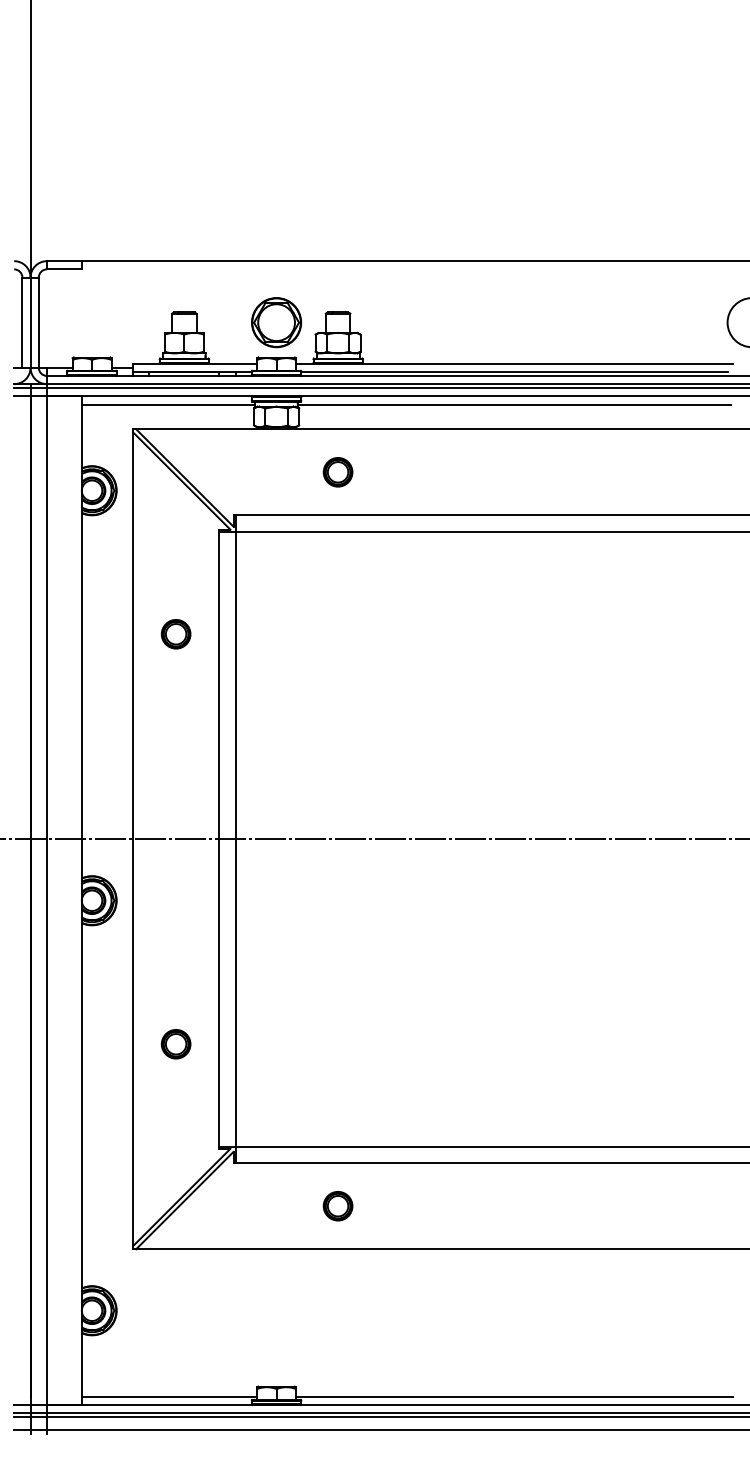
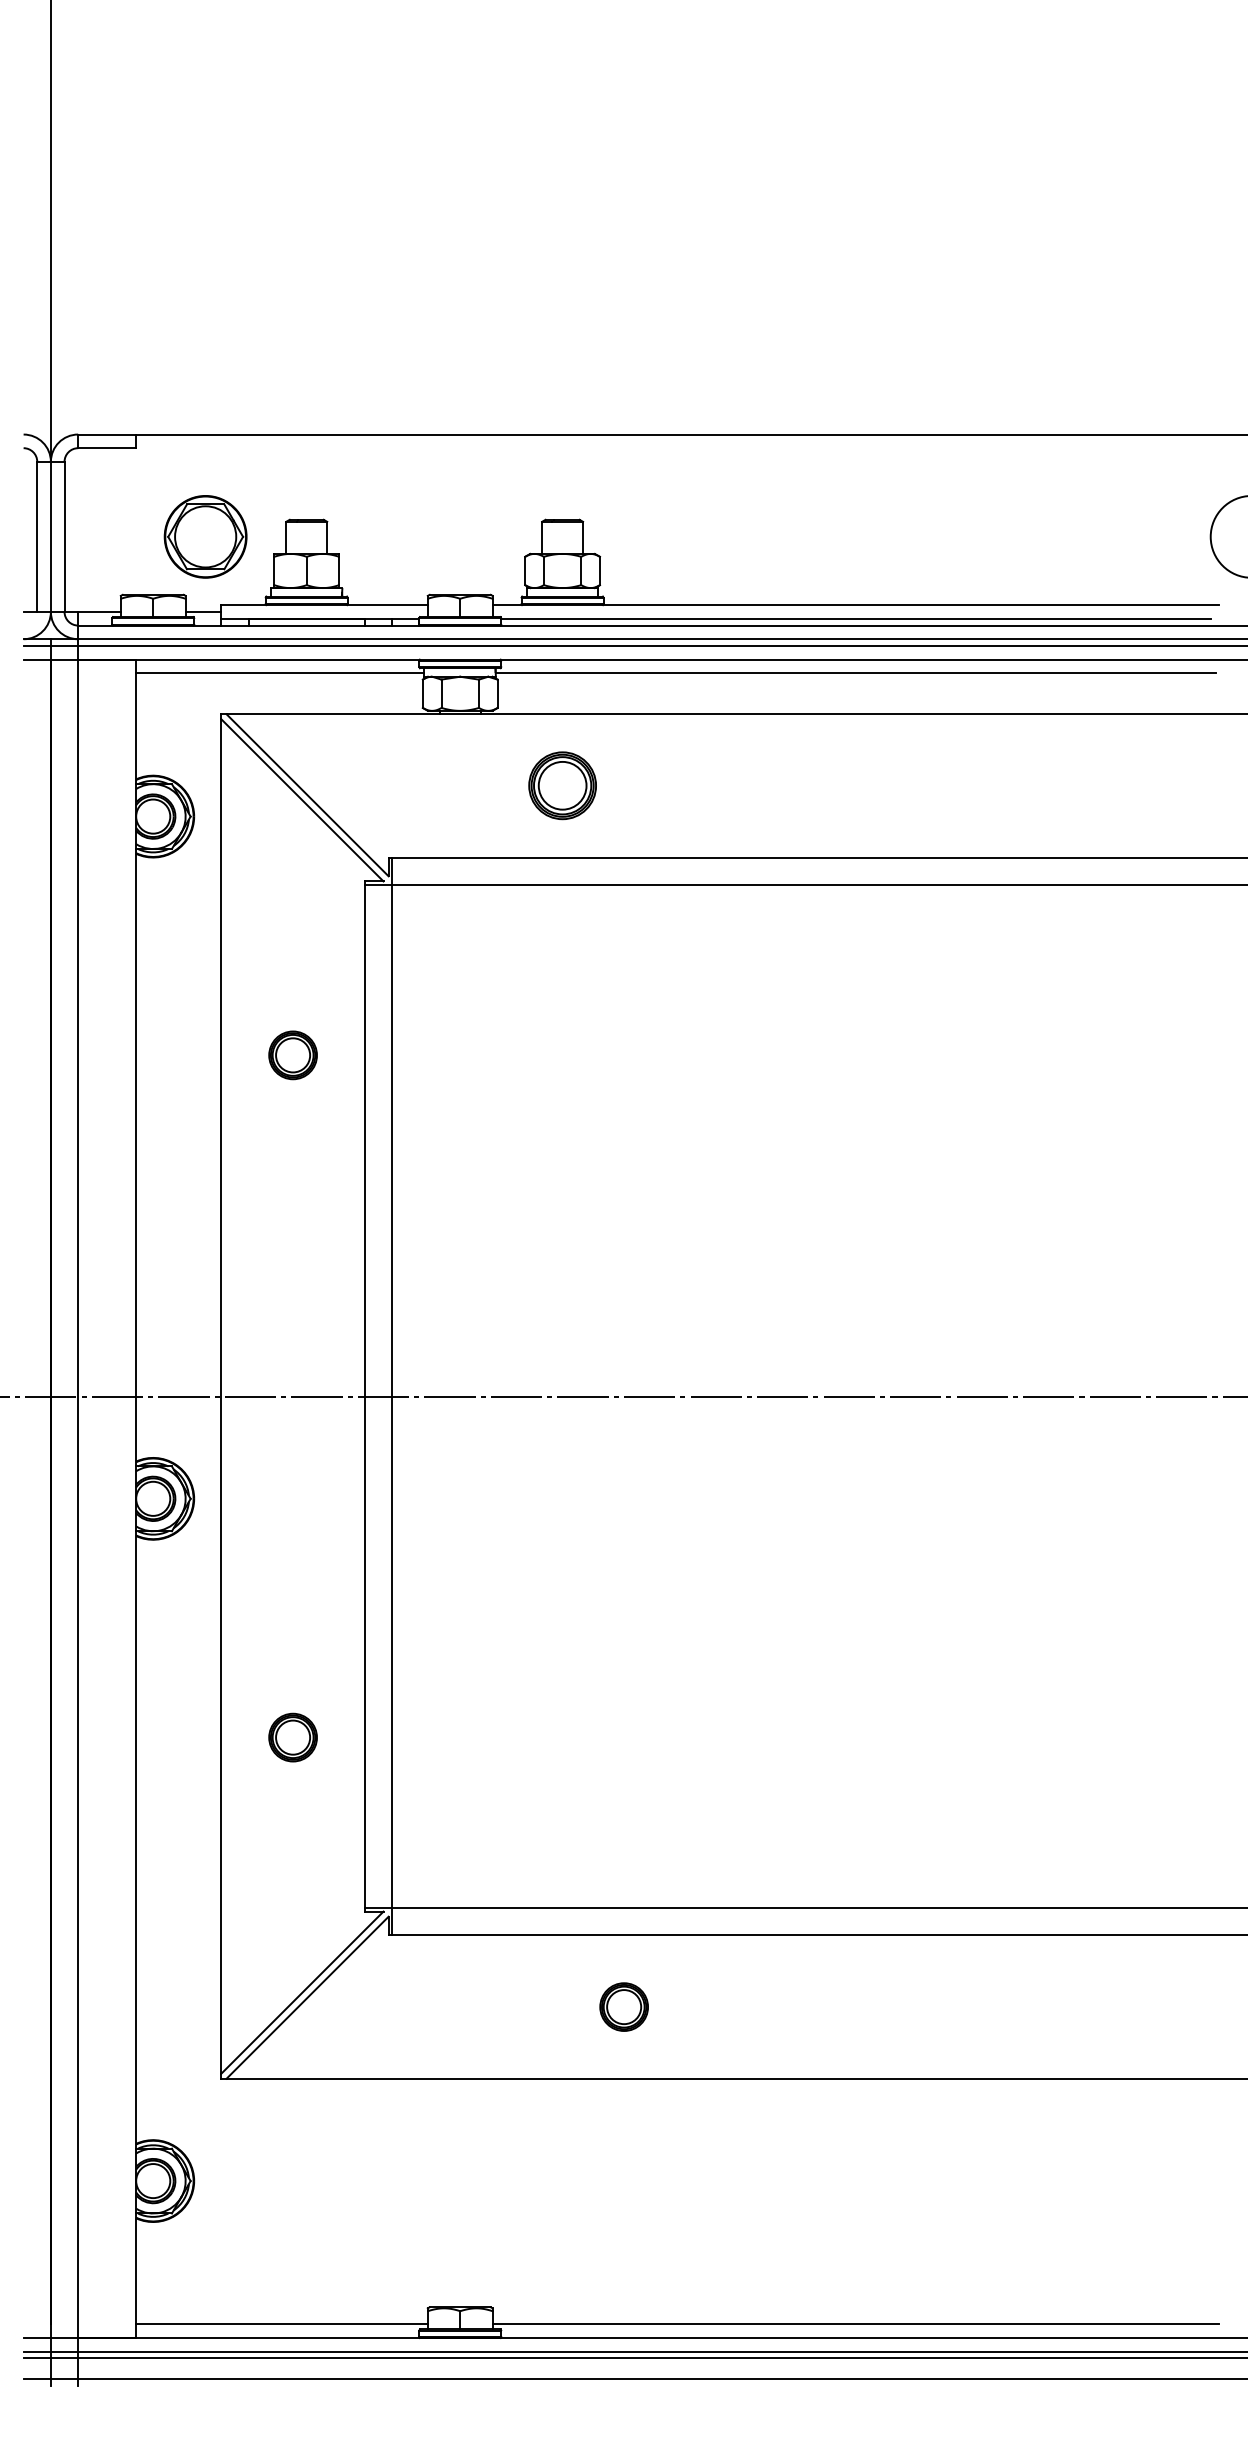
part: (276, 322) -> (205, 536), moved
part: (337, 472) -> (561, 786), size x1.4
part: (337, 1206) -> (623, 2007), moved

